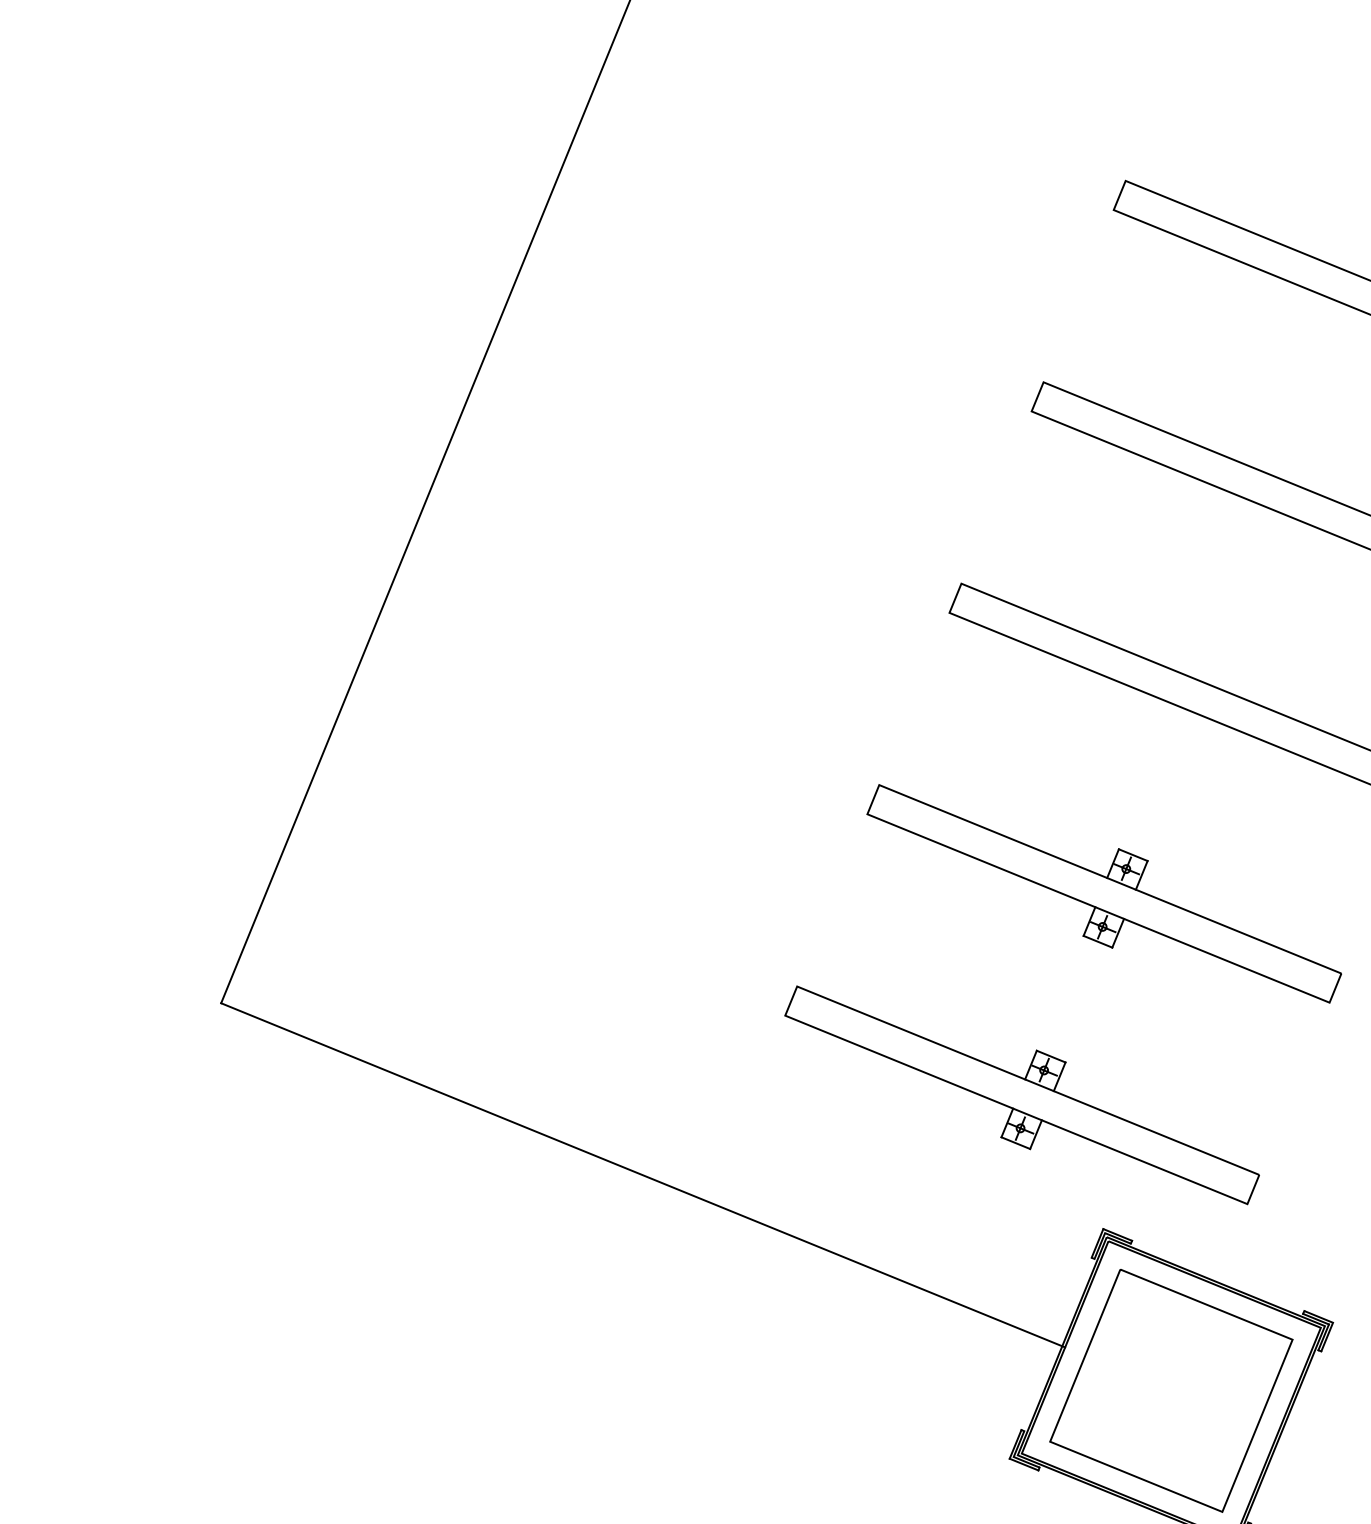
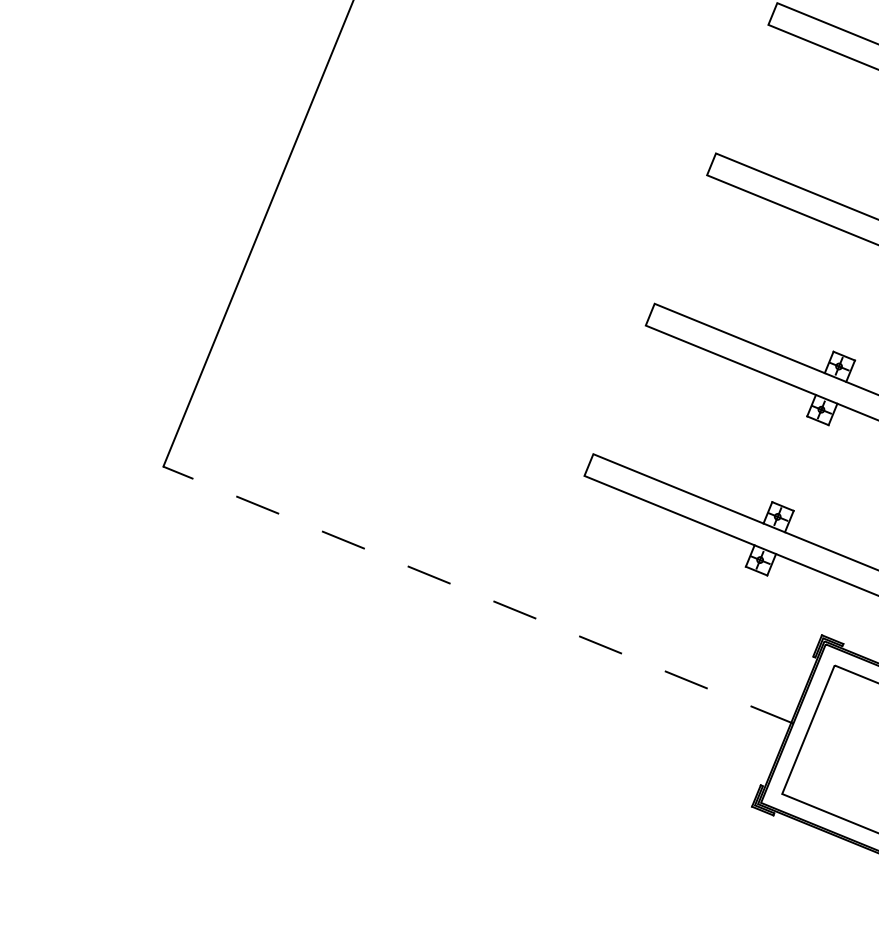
line: (643, 1175) -> (478, 595), solid -> dashed

